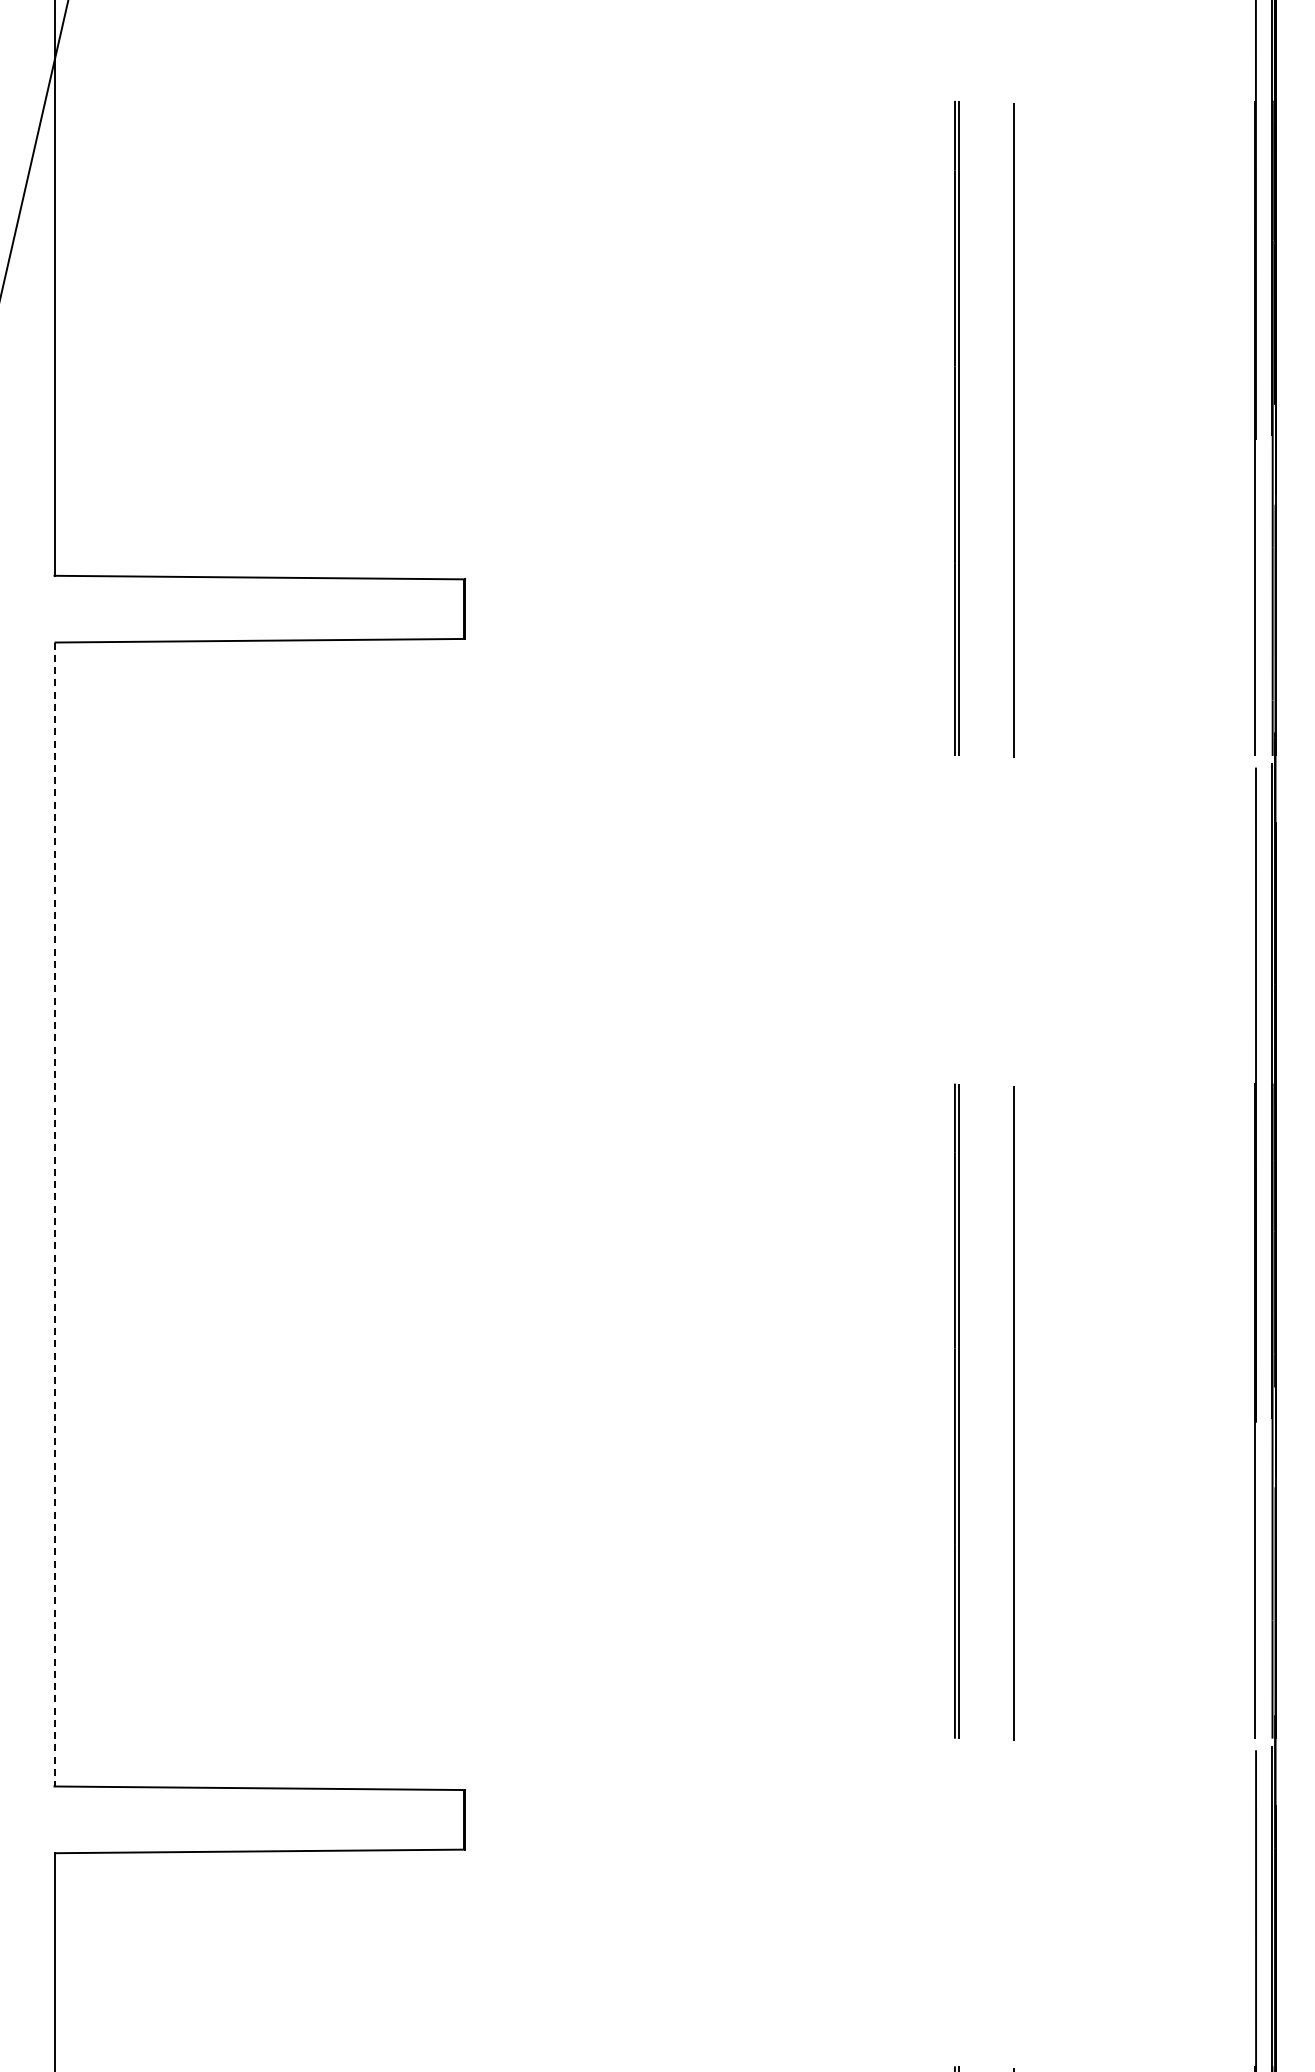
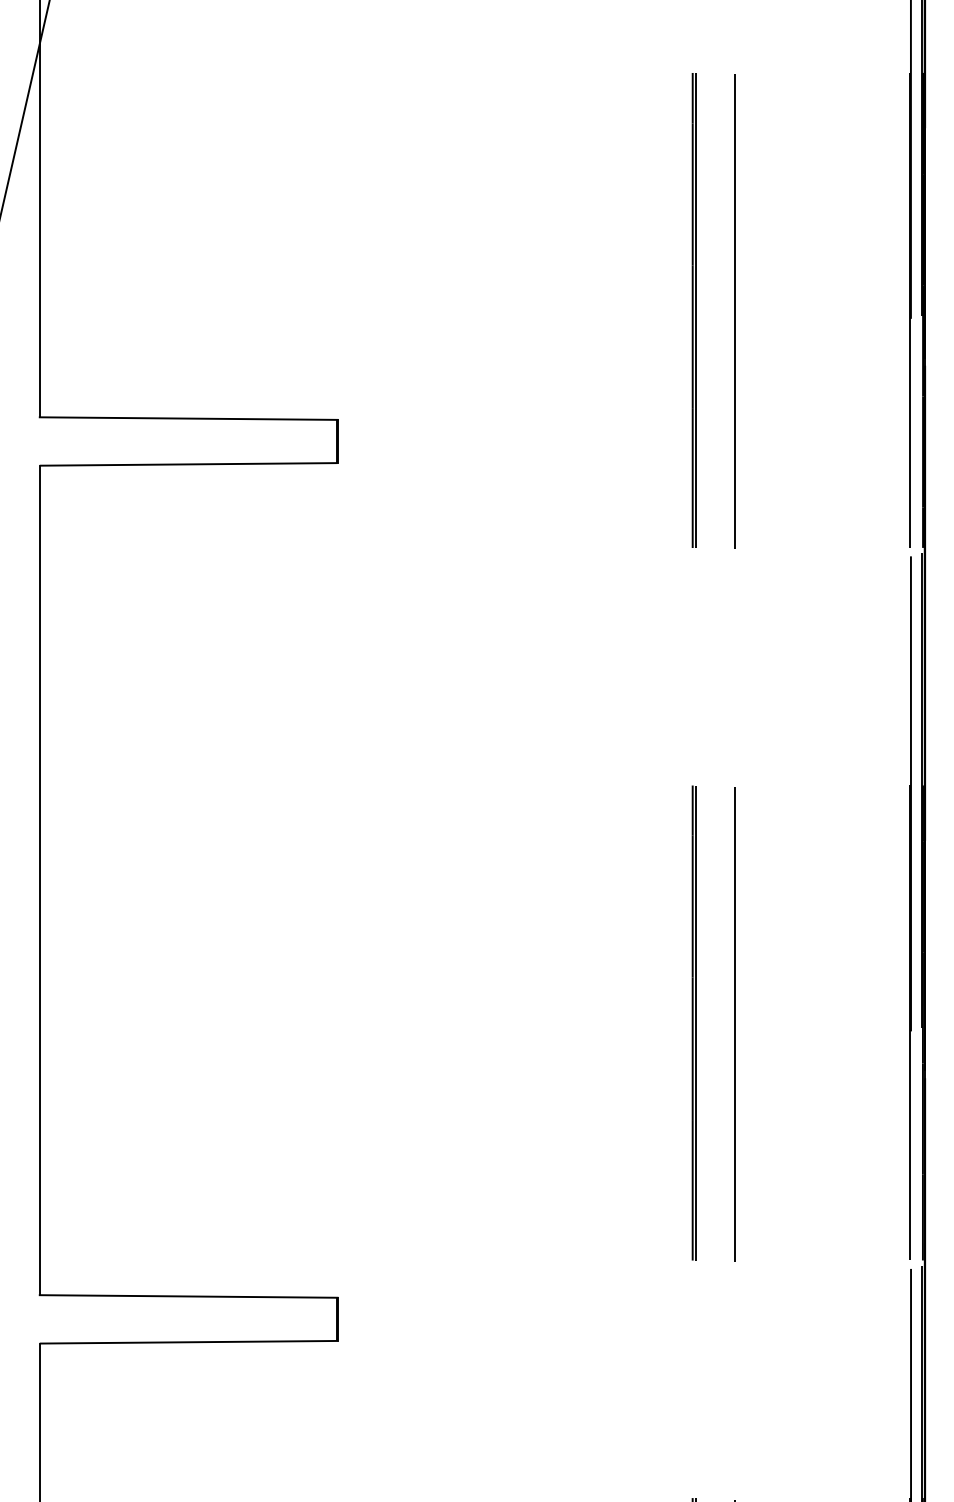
line: (54, 1214) -> (39, 880), dashed -> solid

